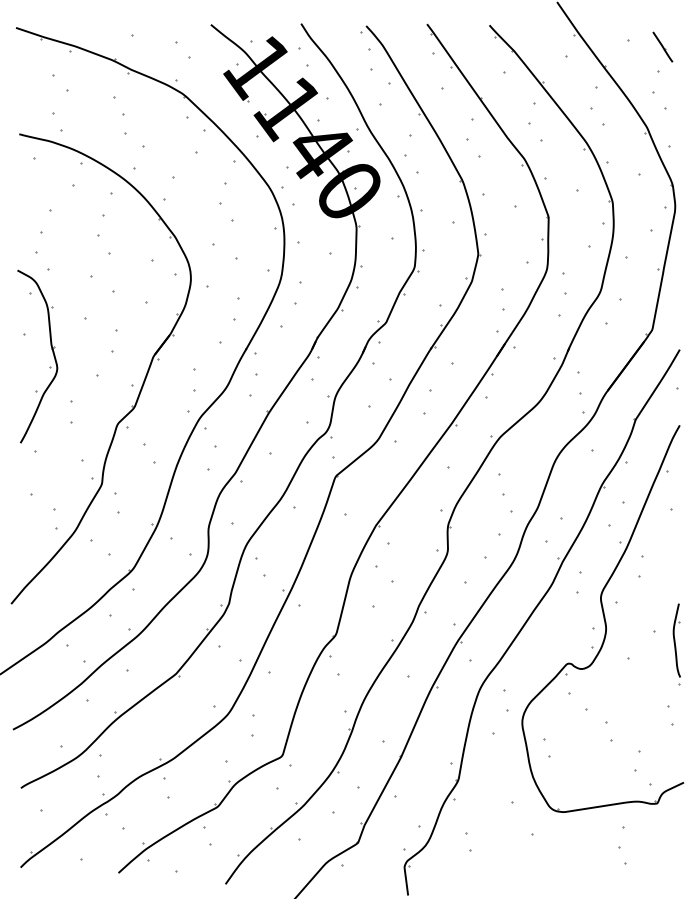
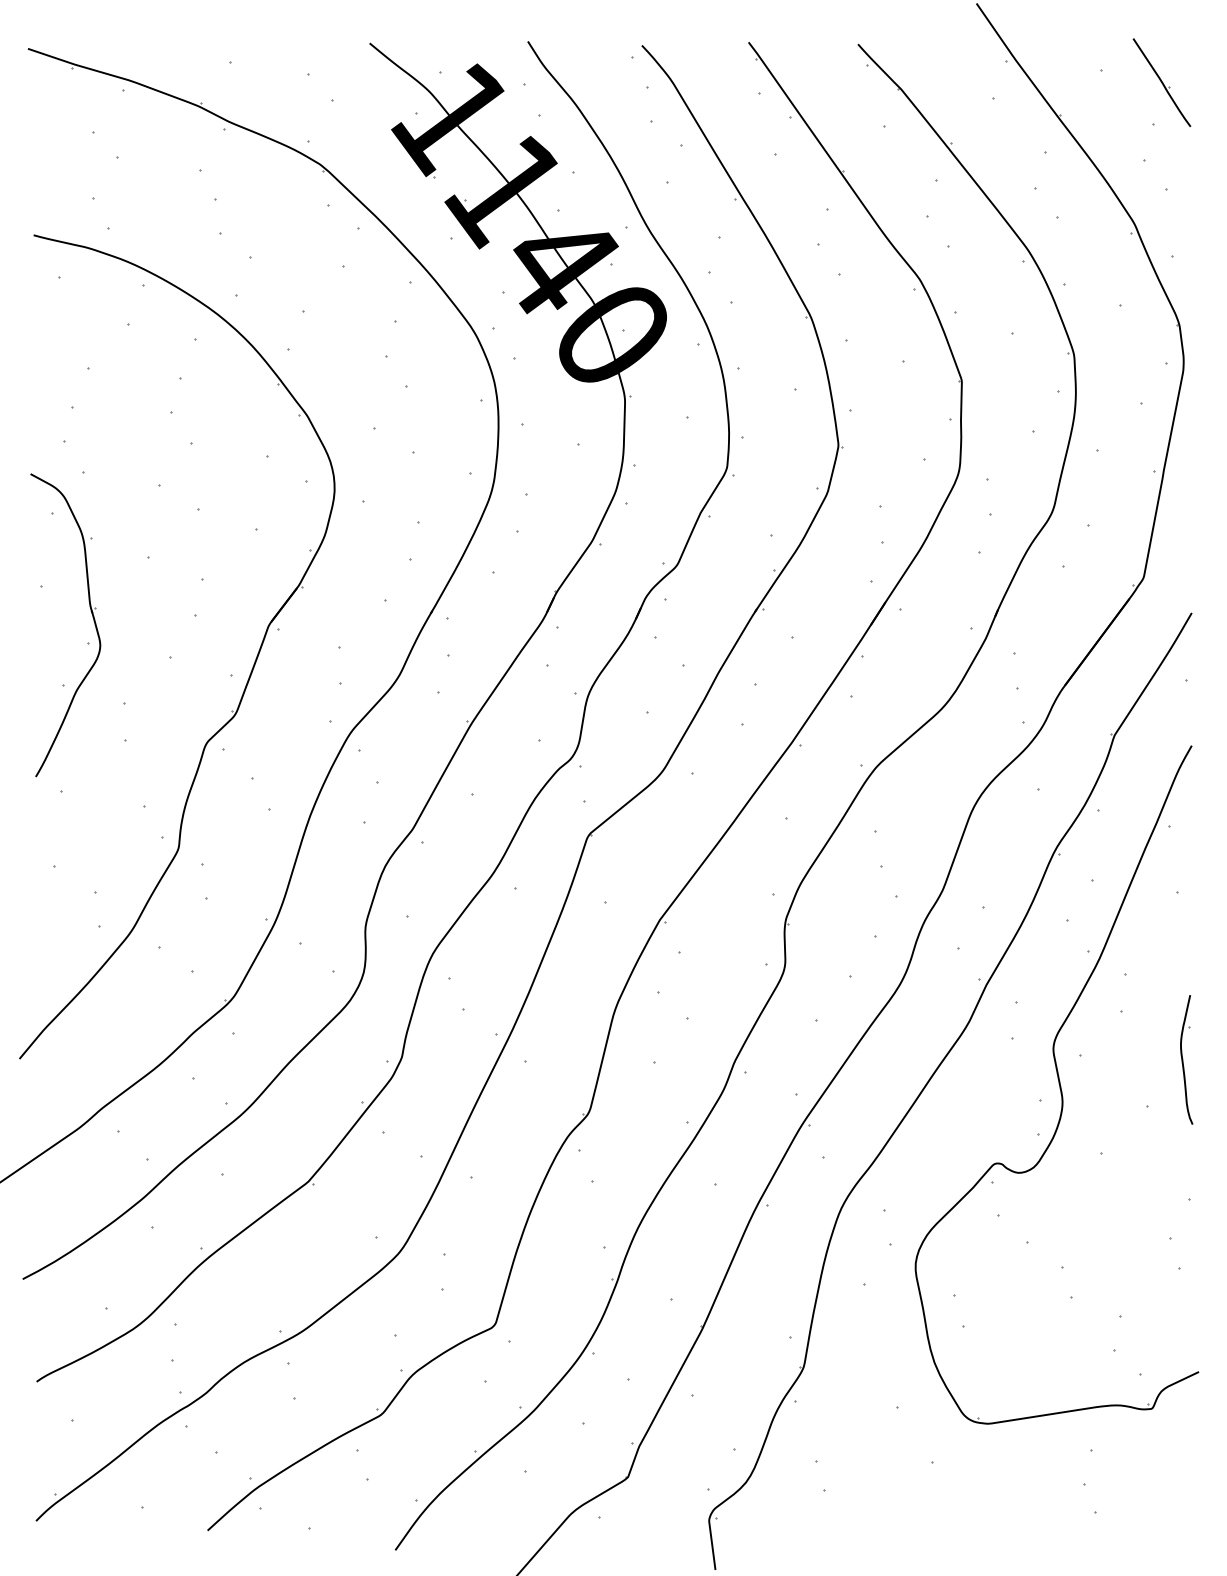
part: (662, 46) -> (1161, 81), size x1.67
part: (676, 640) -> (1185, 1059), moved

